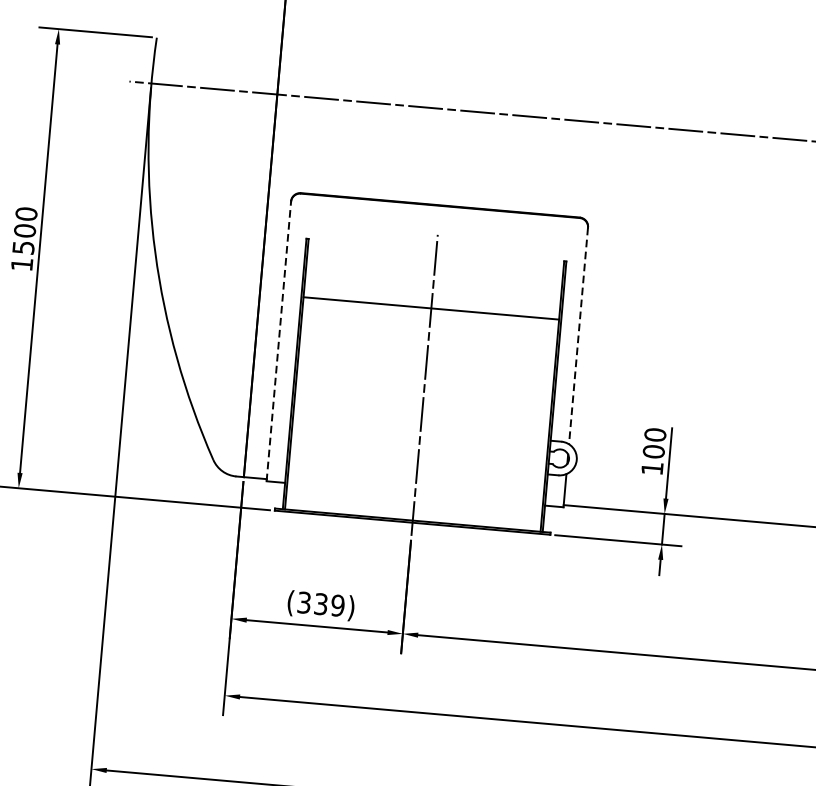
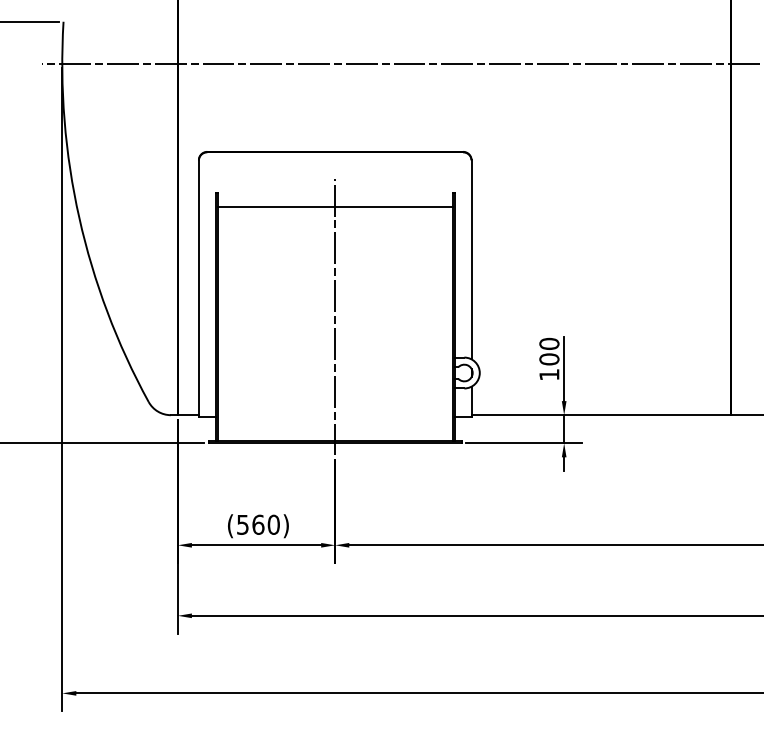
line: (430, 308) -> (334, 206), moved
line: (578, 336) -> (471, 260), dashed -> solid
line: (278, 341) -> (198, 288), dashed -> solid
text: (321, 603) -> (258, 524), (339) -> (560)

